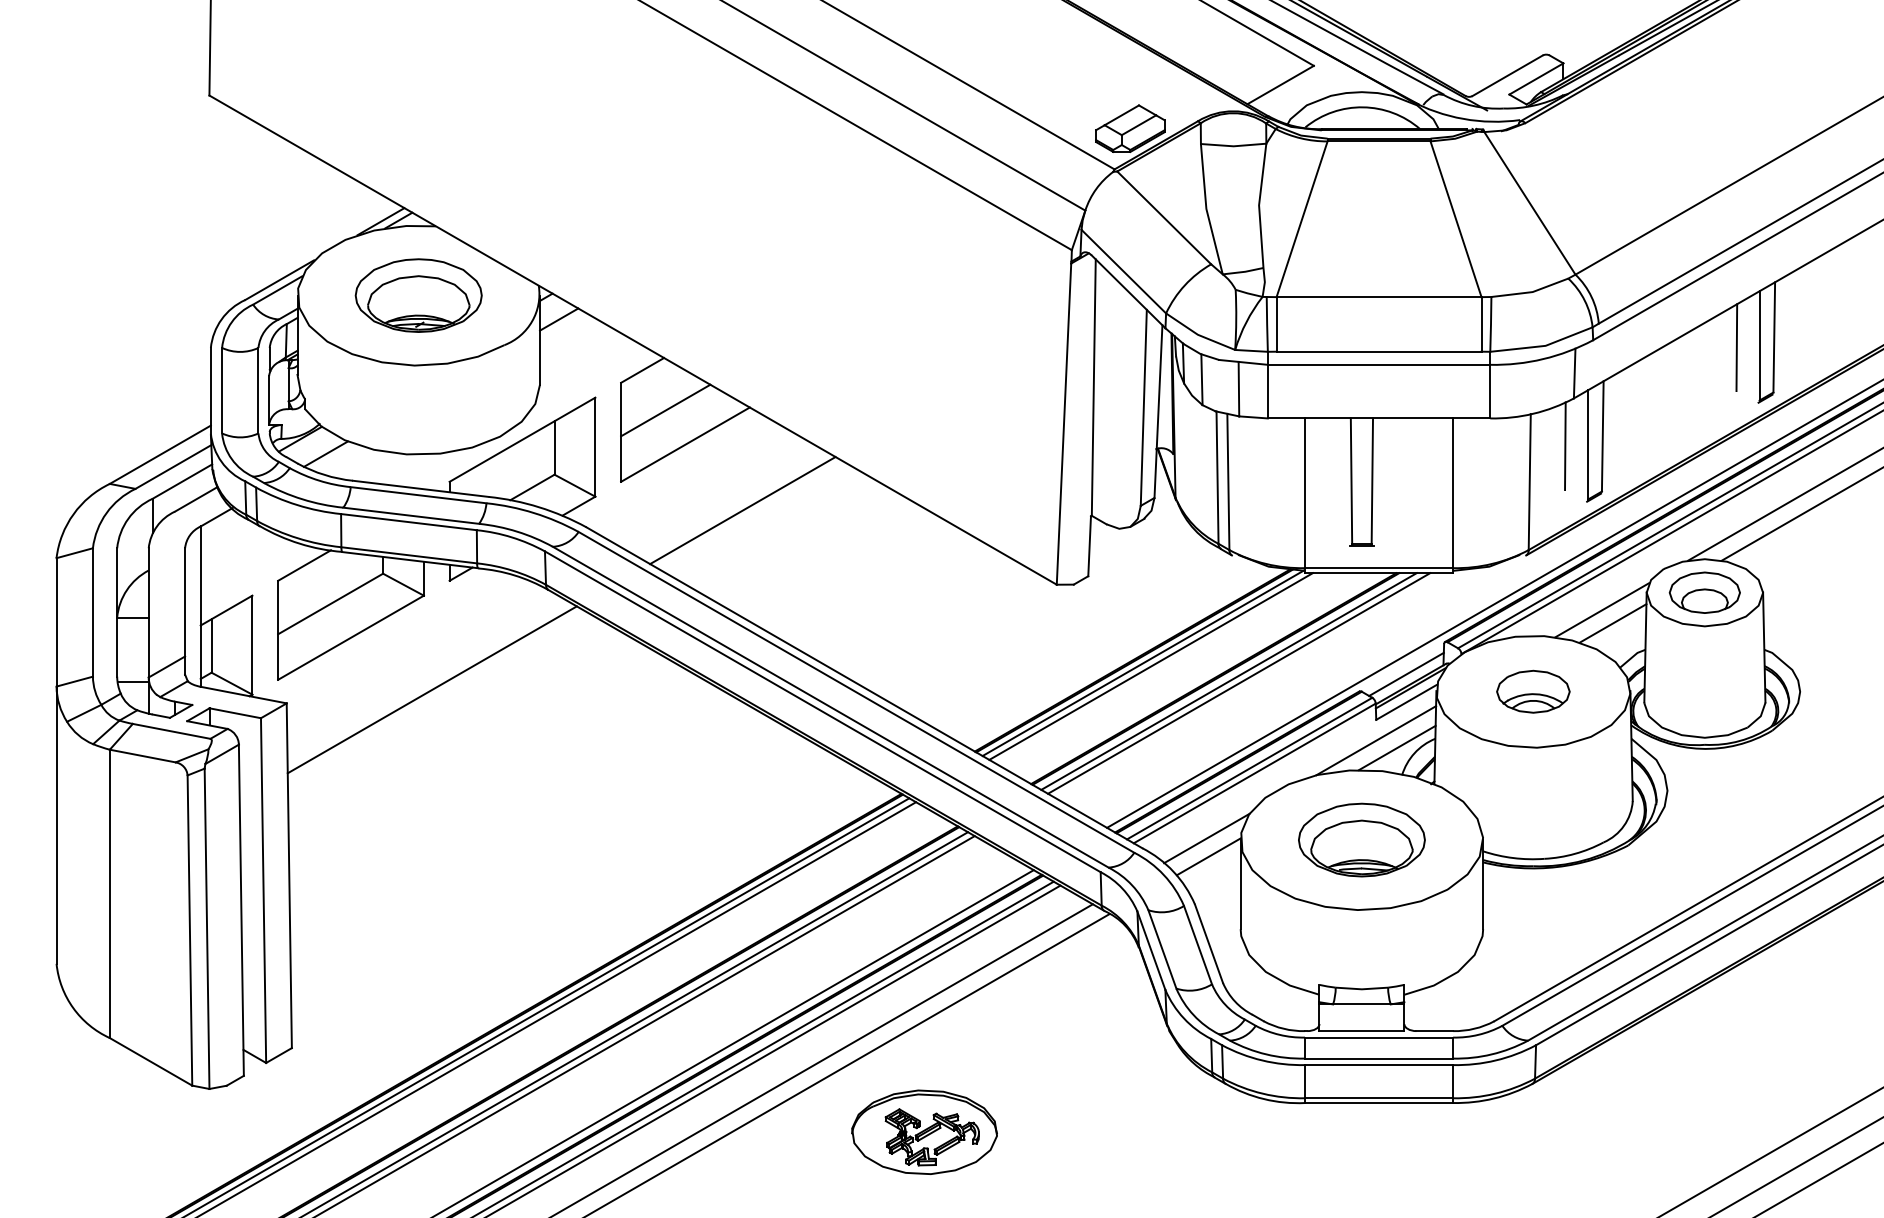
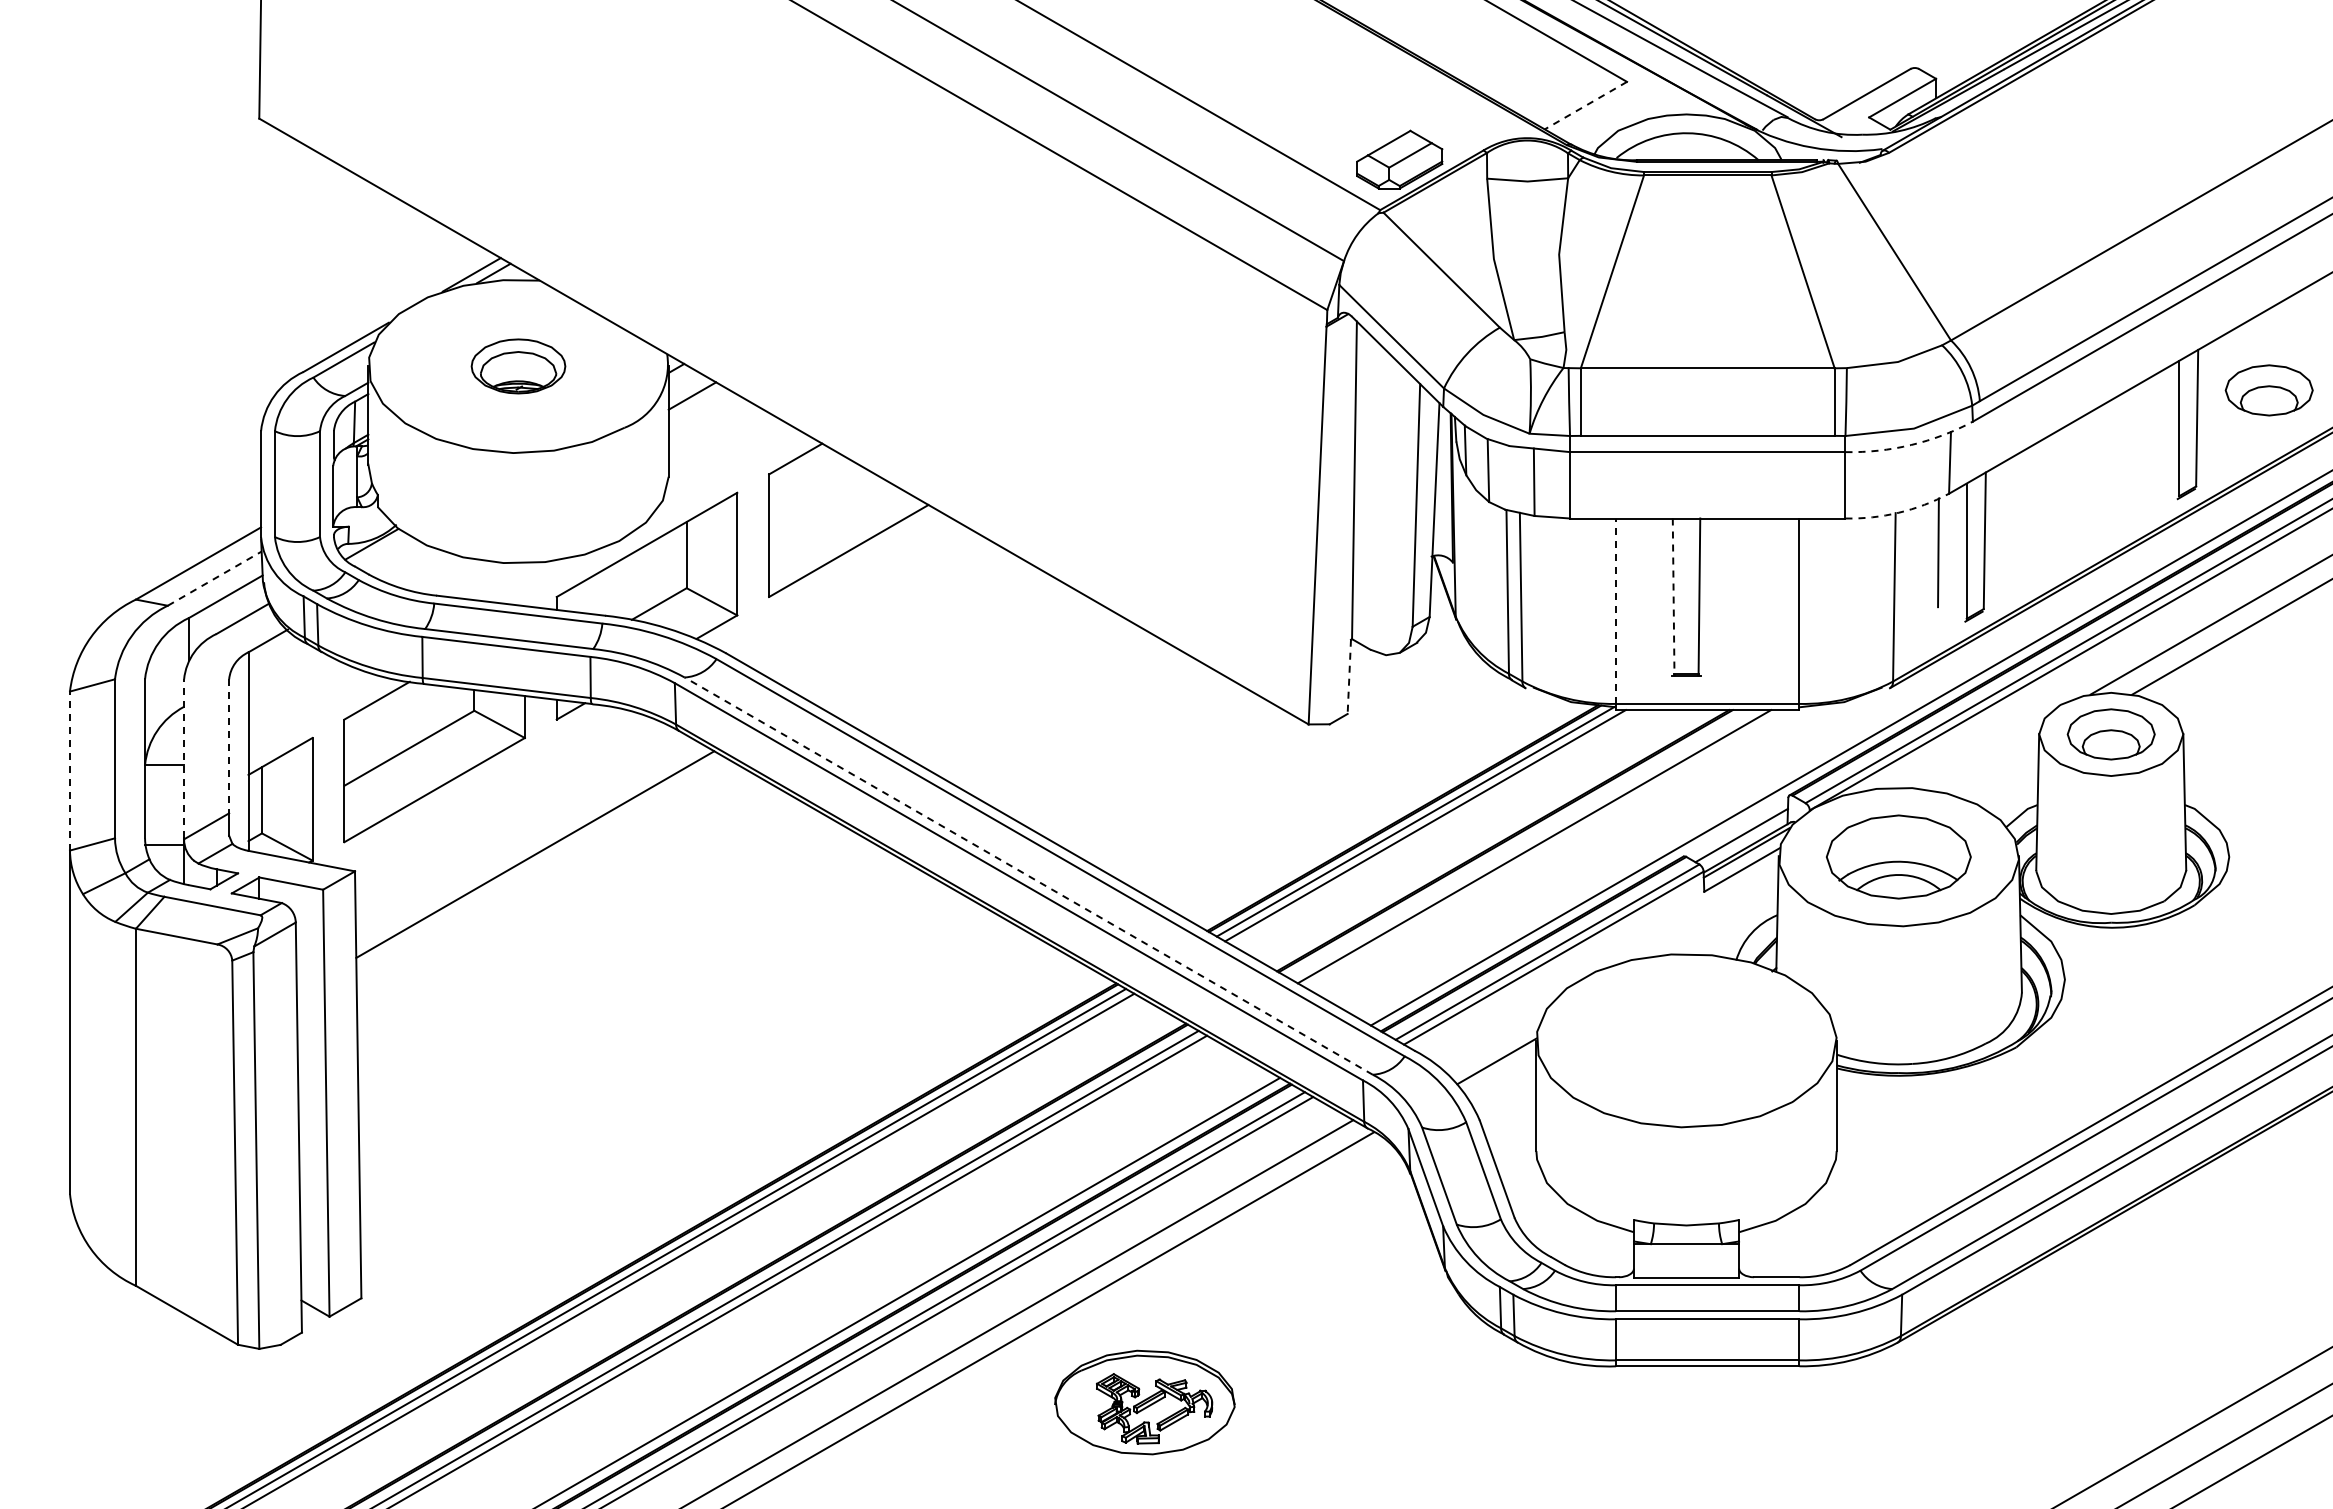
line: (1280, 84) -> (1585, 105), solid -> dashed
part: (418, 295) -> (518, 366), size x0.6
part: (1831, 315) -> (2268, 390), added
line: (1736, 347) -> (2150, 430), removed
arc: (1543, 359) -> (1911, 445), solid -> dashed
line: (665, 410) -> (824, 508), removed
arc: (1533, 413) -> (1898, 512), solid -> dashed
line: (325, 453) -> (403, 562), removed
line: (174, 466) -> (215, 578), solid -> dashed
line: (1351, 481) -> (1673, 596), solid -> dashed
line: (1305, 493) -> (1616, 611), solid -> dashed
line: (742, 510) -> (919, 632), removed
line: (1089, 546) -> (1349, 677), solid -> dashed
line: (185, 602) -> (229, 746), solid -> dashed
line: (1602, 609) -> (1984, 755), removed
line: (149, 612) -> (184, 758), solid -> dashed
line: (56, 622) -> (69, 771), solid -> dashed
line: (1613, 623) -> (1997, 772), removed
line: (1228, 681) -> (1521, 844), removed
part: (1533, 691) -> (1898, 856), size x1.6
line: (830, 706) -> (1028, 875), solid -> dashed
line: (1376, 740) -> (1704, 917), removed
line: (1396, 747) -> (1729, 926), removed
line: (1206, 838) -> (1494, 1038), removed
part: (1361, 839) -> (1686, 1040), removed

